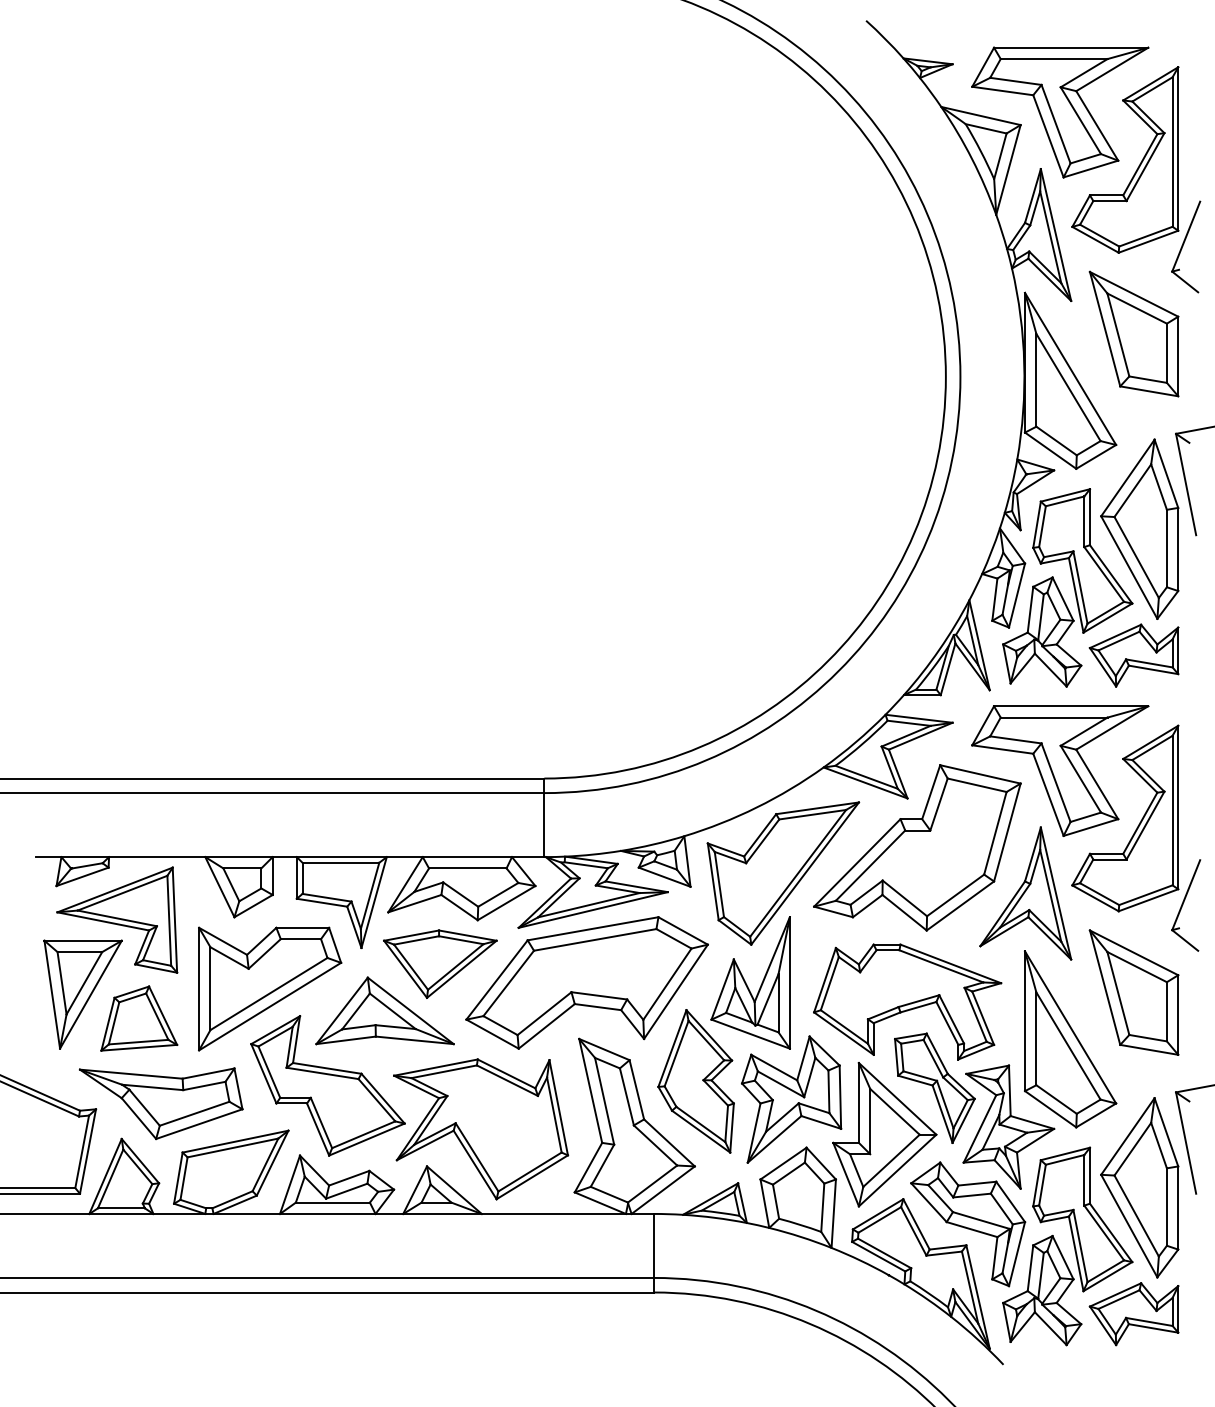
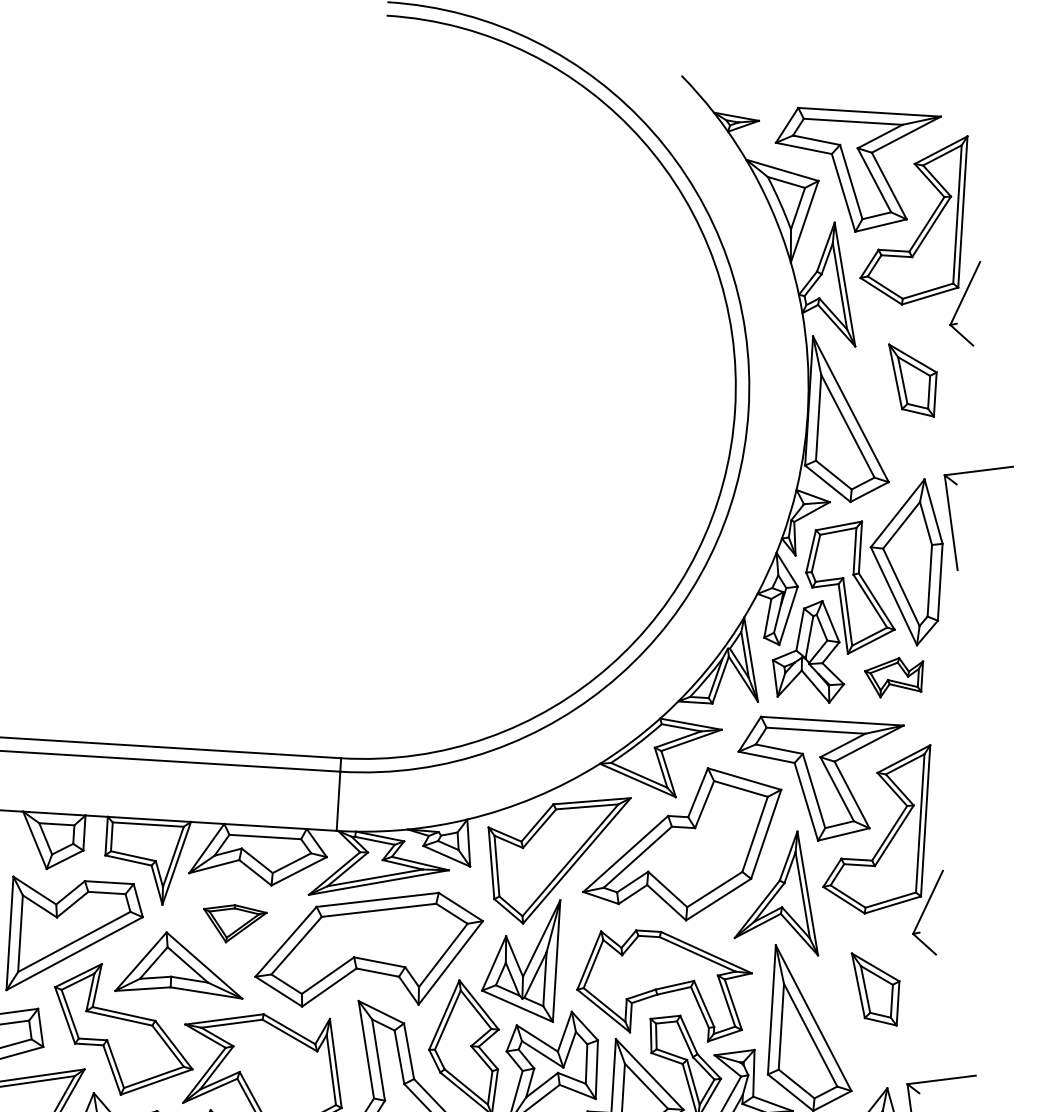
part: (1133, 333) -> (911, 380), size x0.6
part: (1133, 655) -> (892, 677), size x0.7
part: (440, 963) -> (234, 923), size x0.6
part: (1133, 992) -> (873, 989), size x0.6

